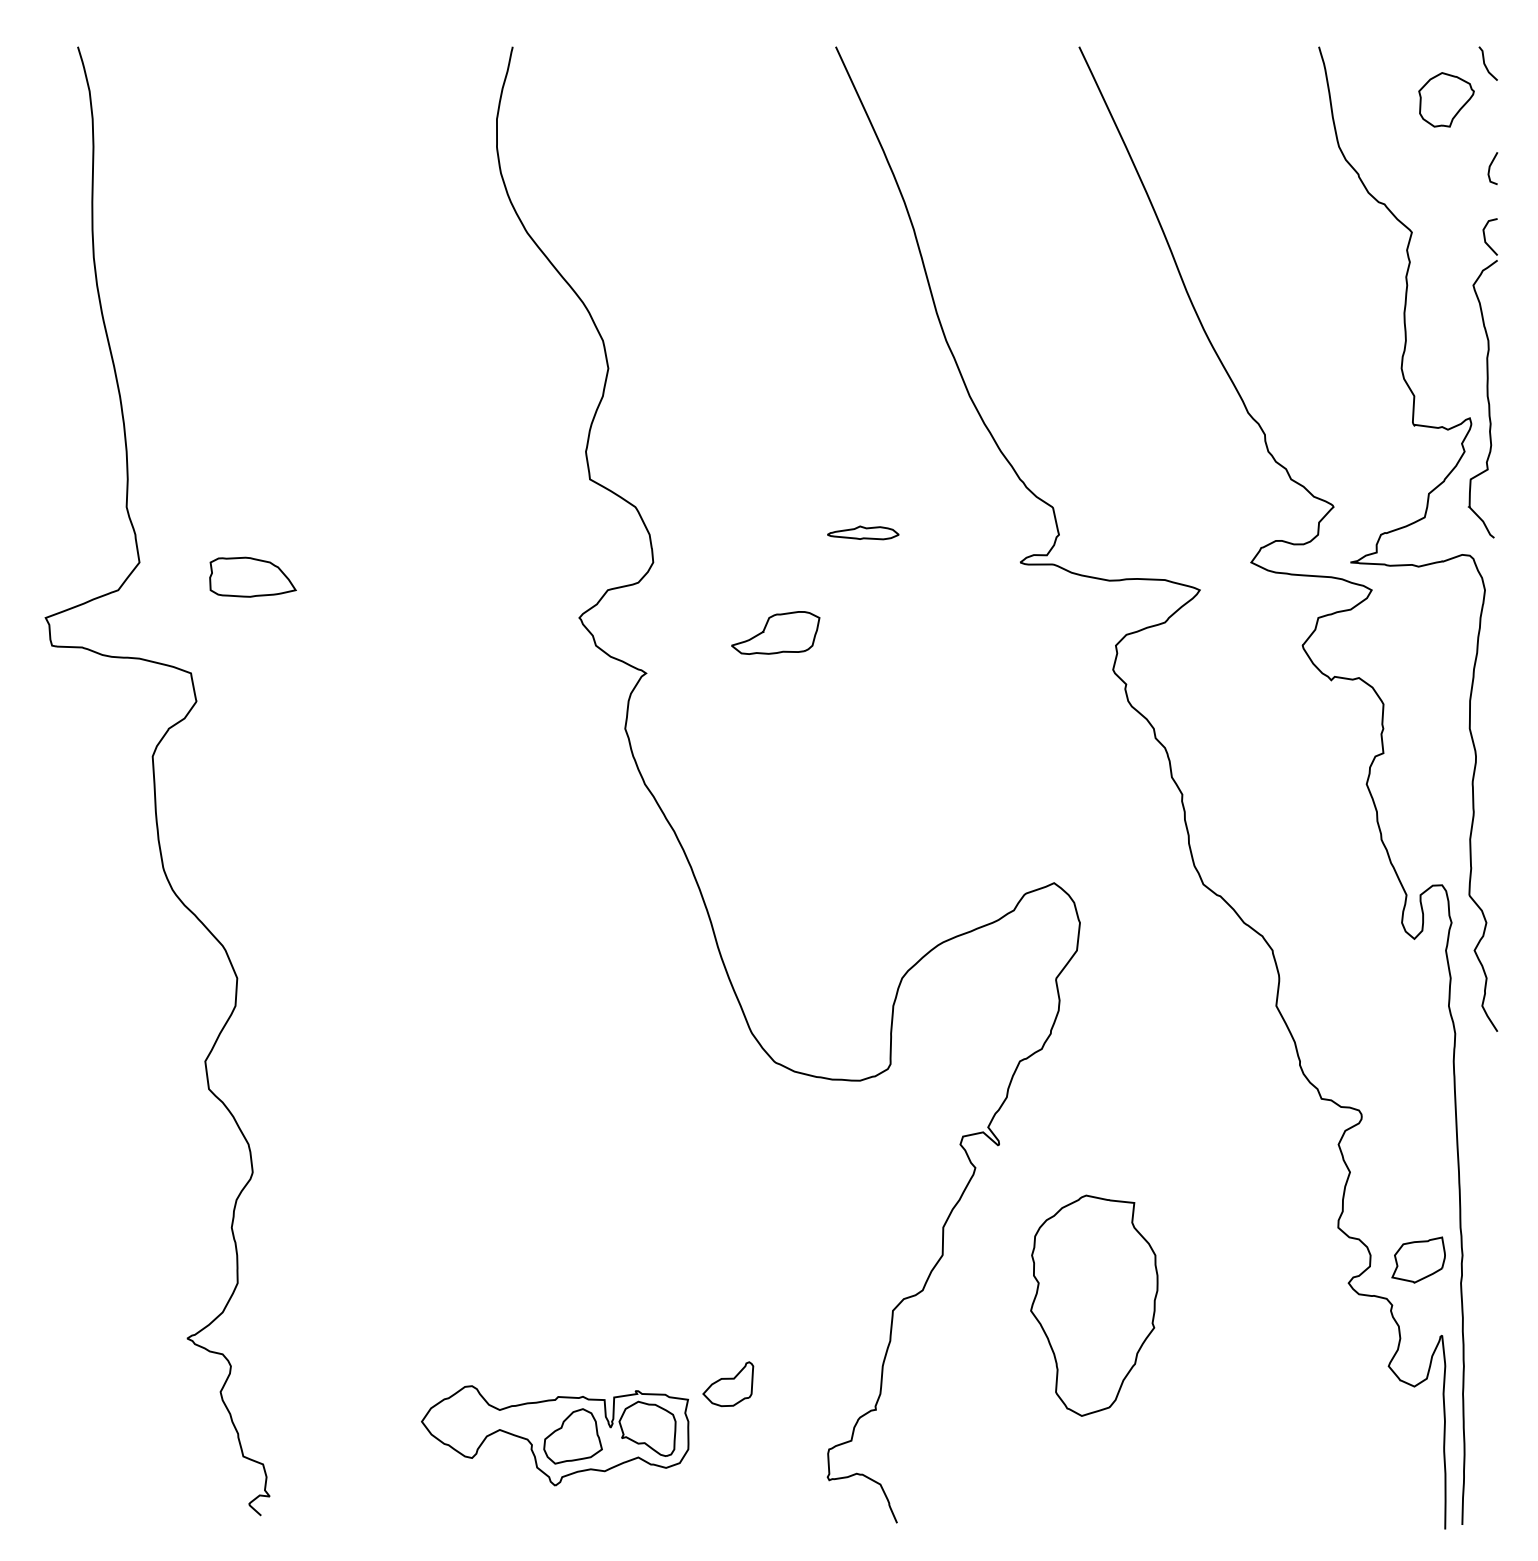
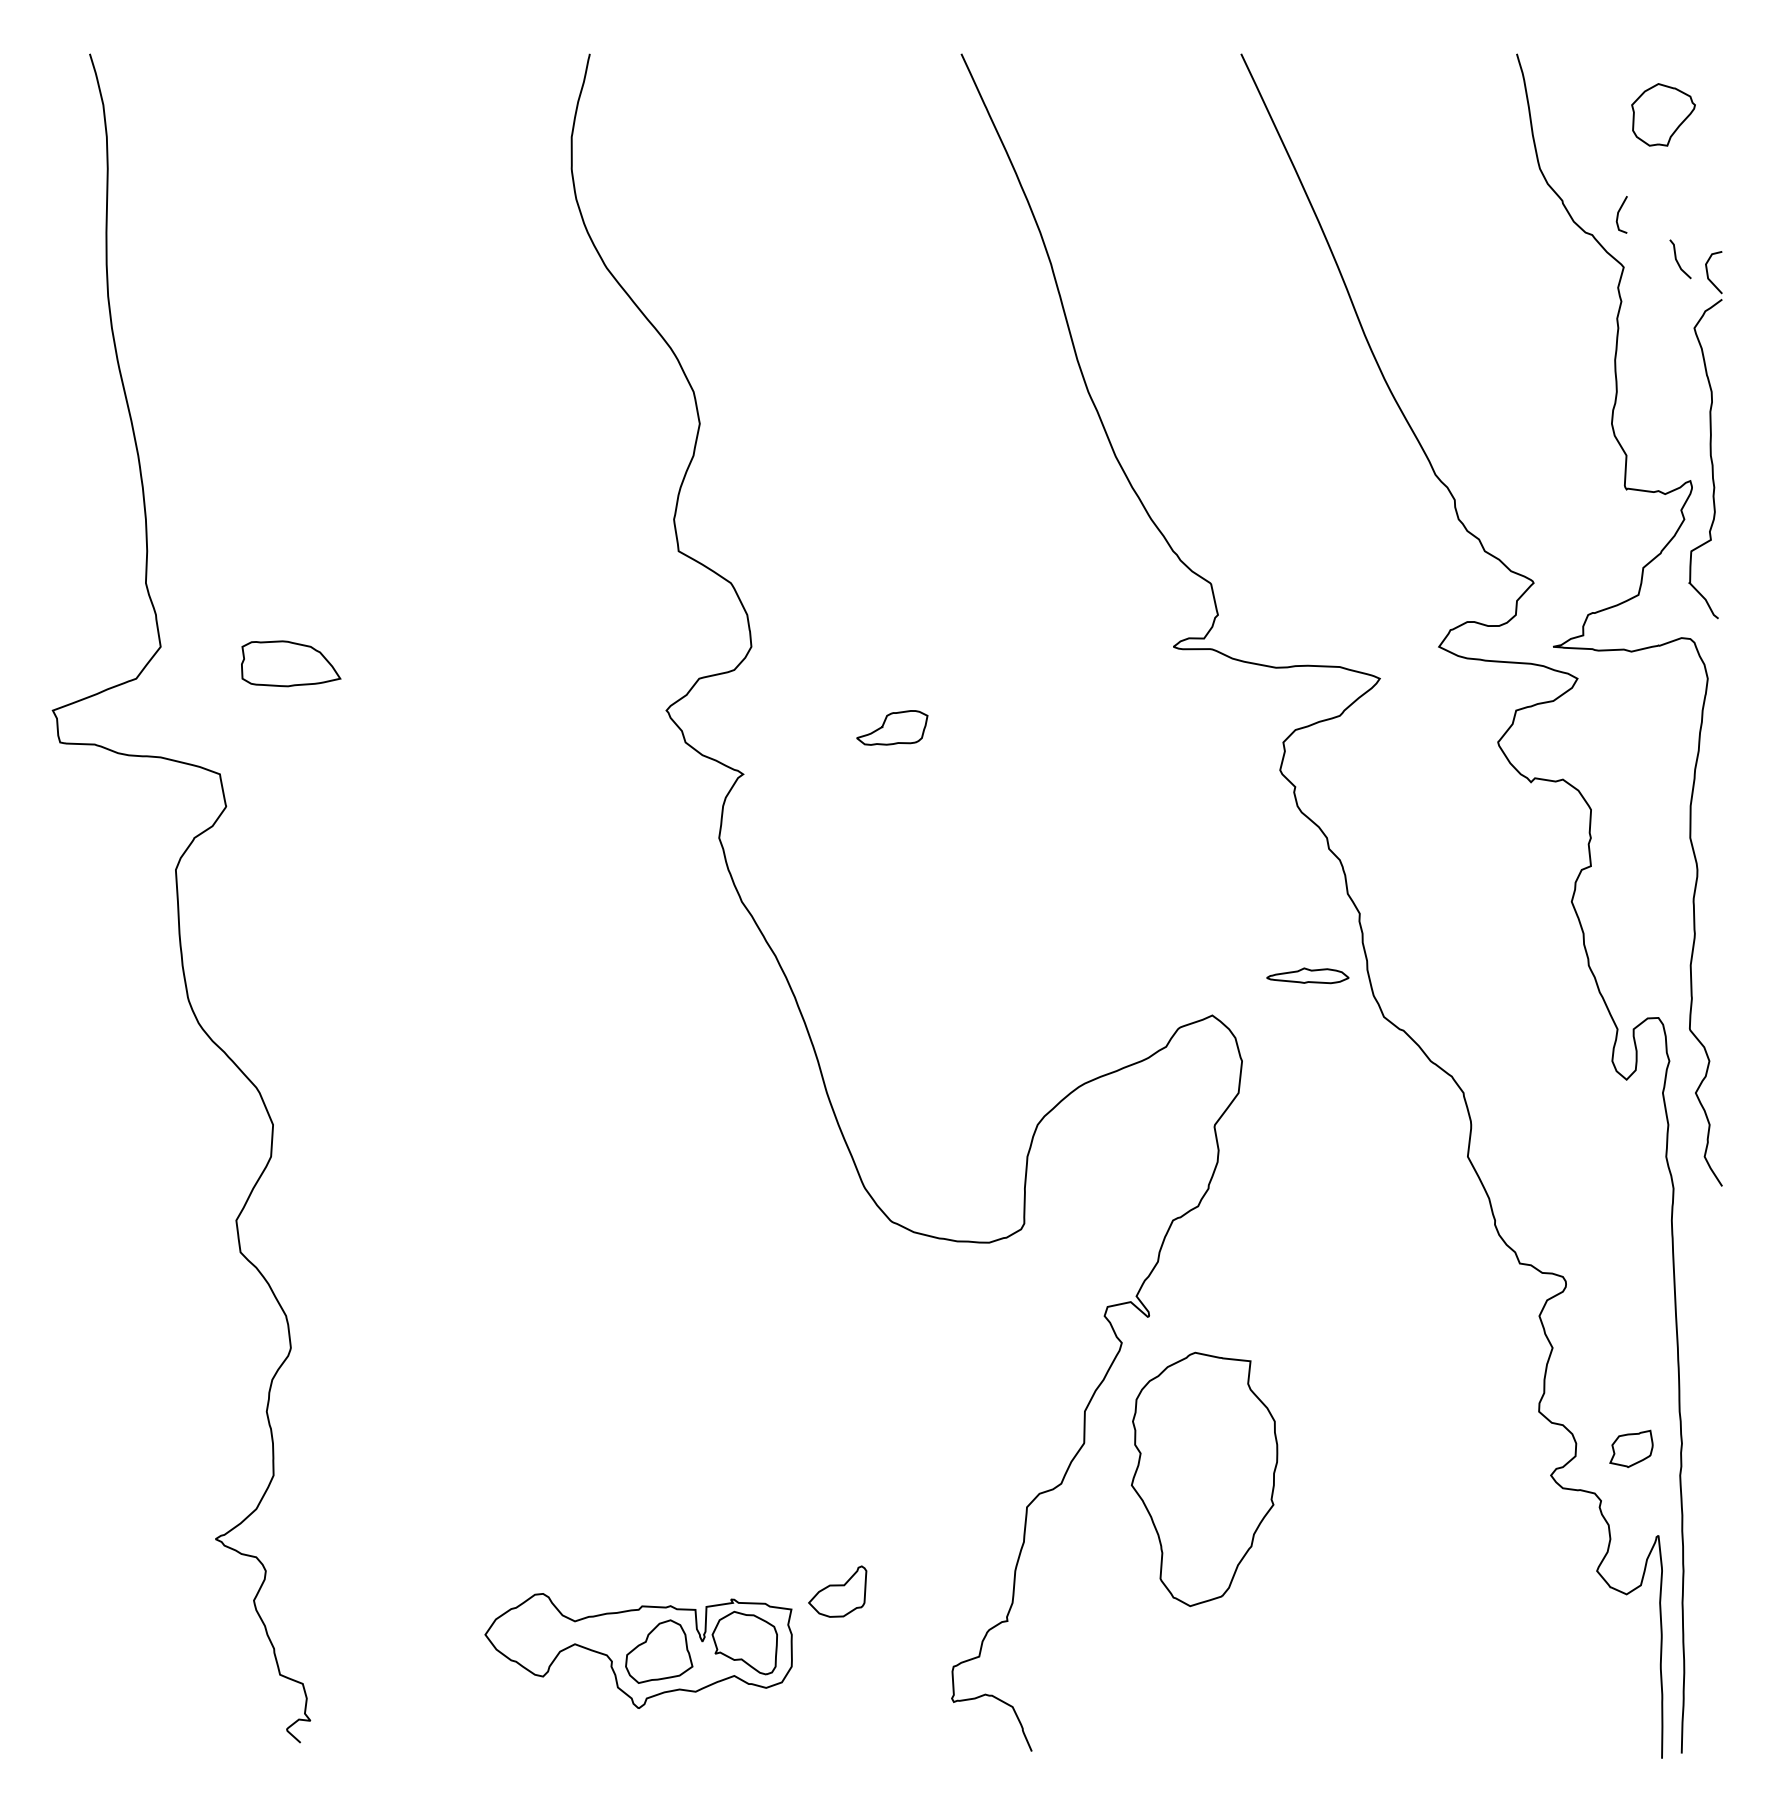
line: (1486, 65) -> (1678, 261), moved
line: (1490, 166) -> (1619, 212), moved
part: (862, 532) -> (1307, 975), moved
part: (775, 632) -> (892, 727), size x0.7
part: (1418, 1259) -> (1631, 1448), size x0.7
part: (1094, 1305) -> (1204, 1479), moved

